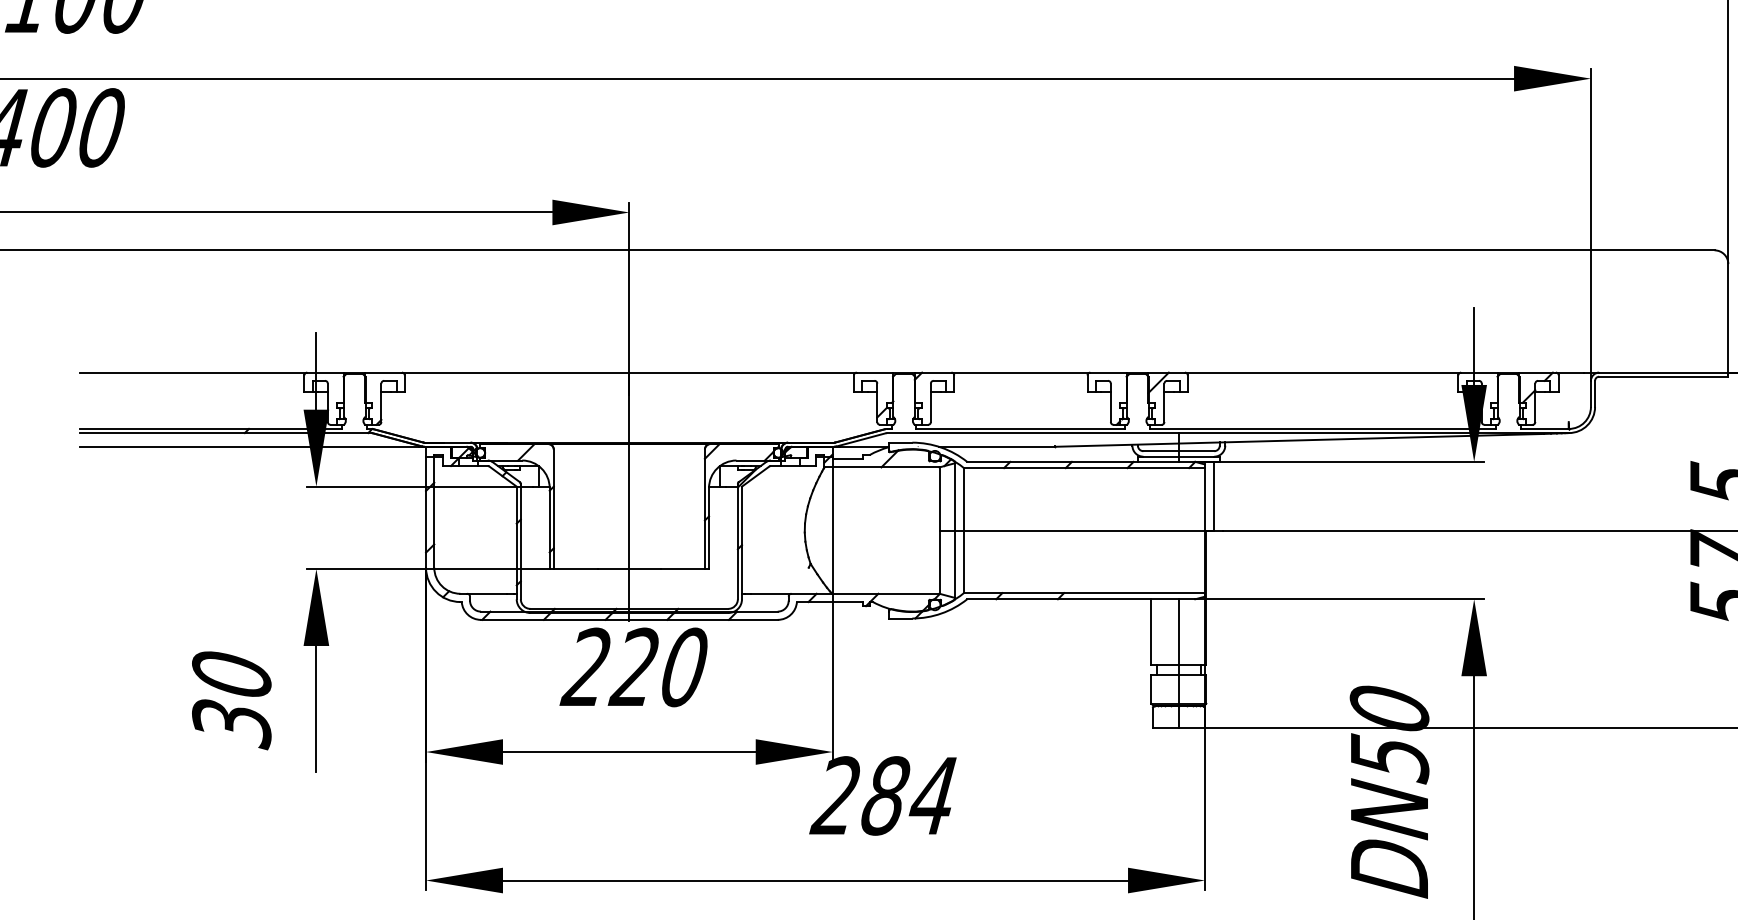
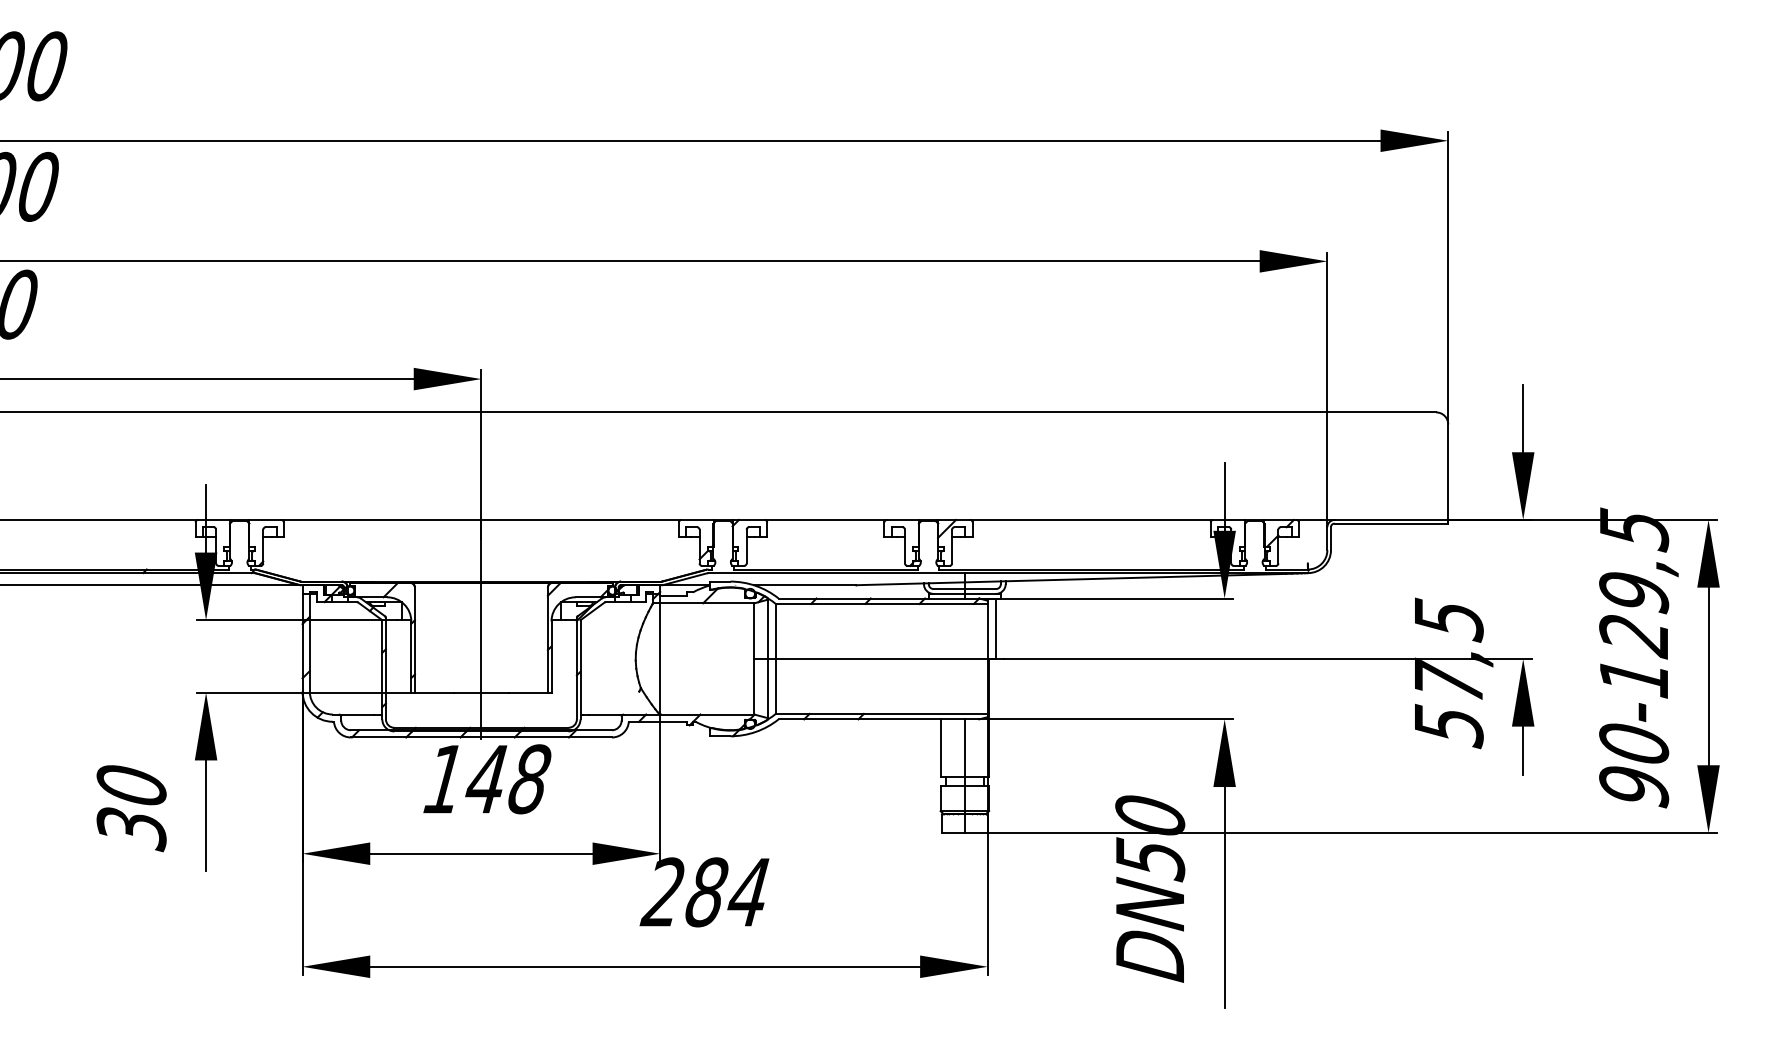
text: (633, 667) -> (485, 779), 220 -> 148

